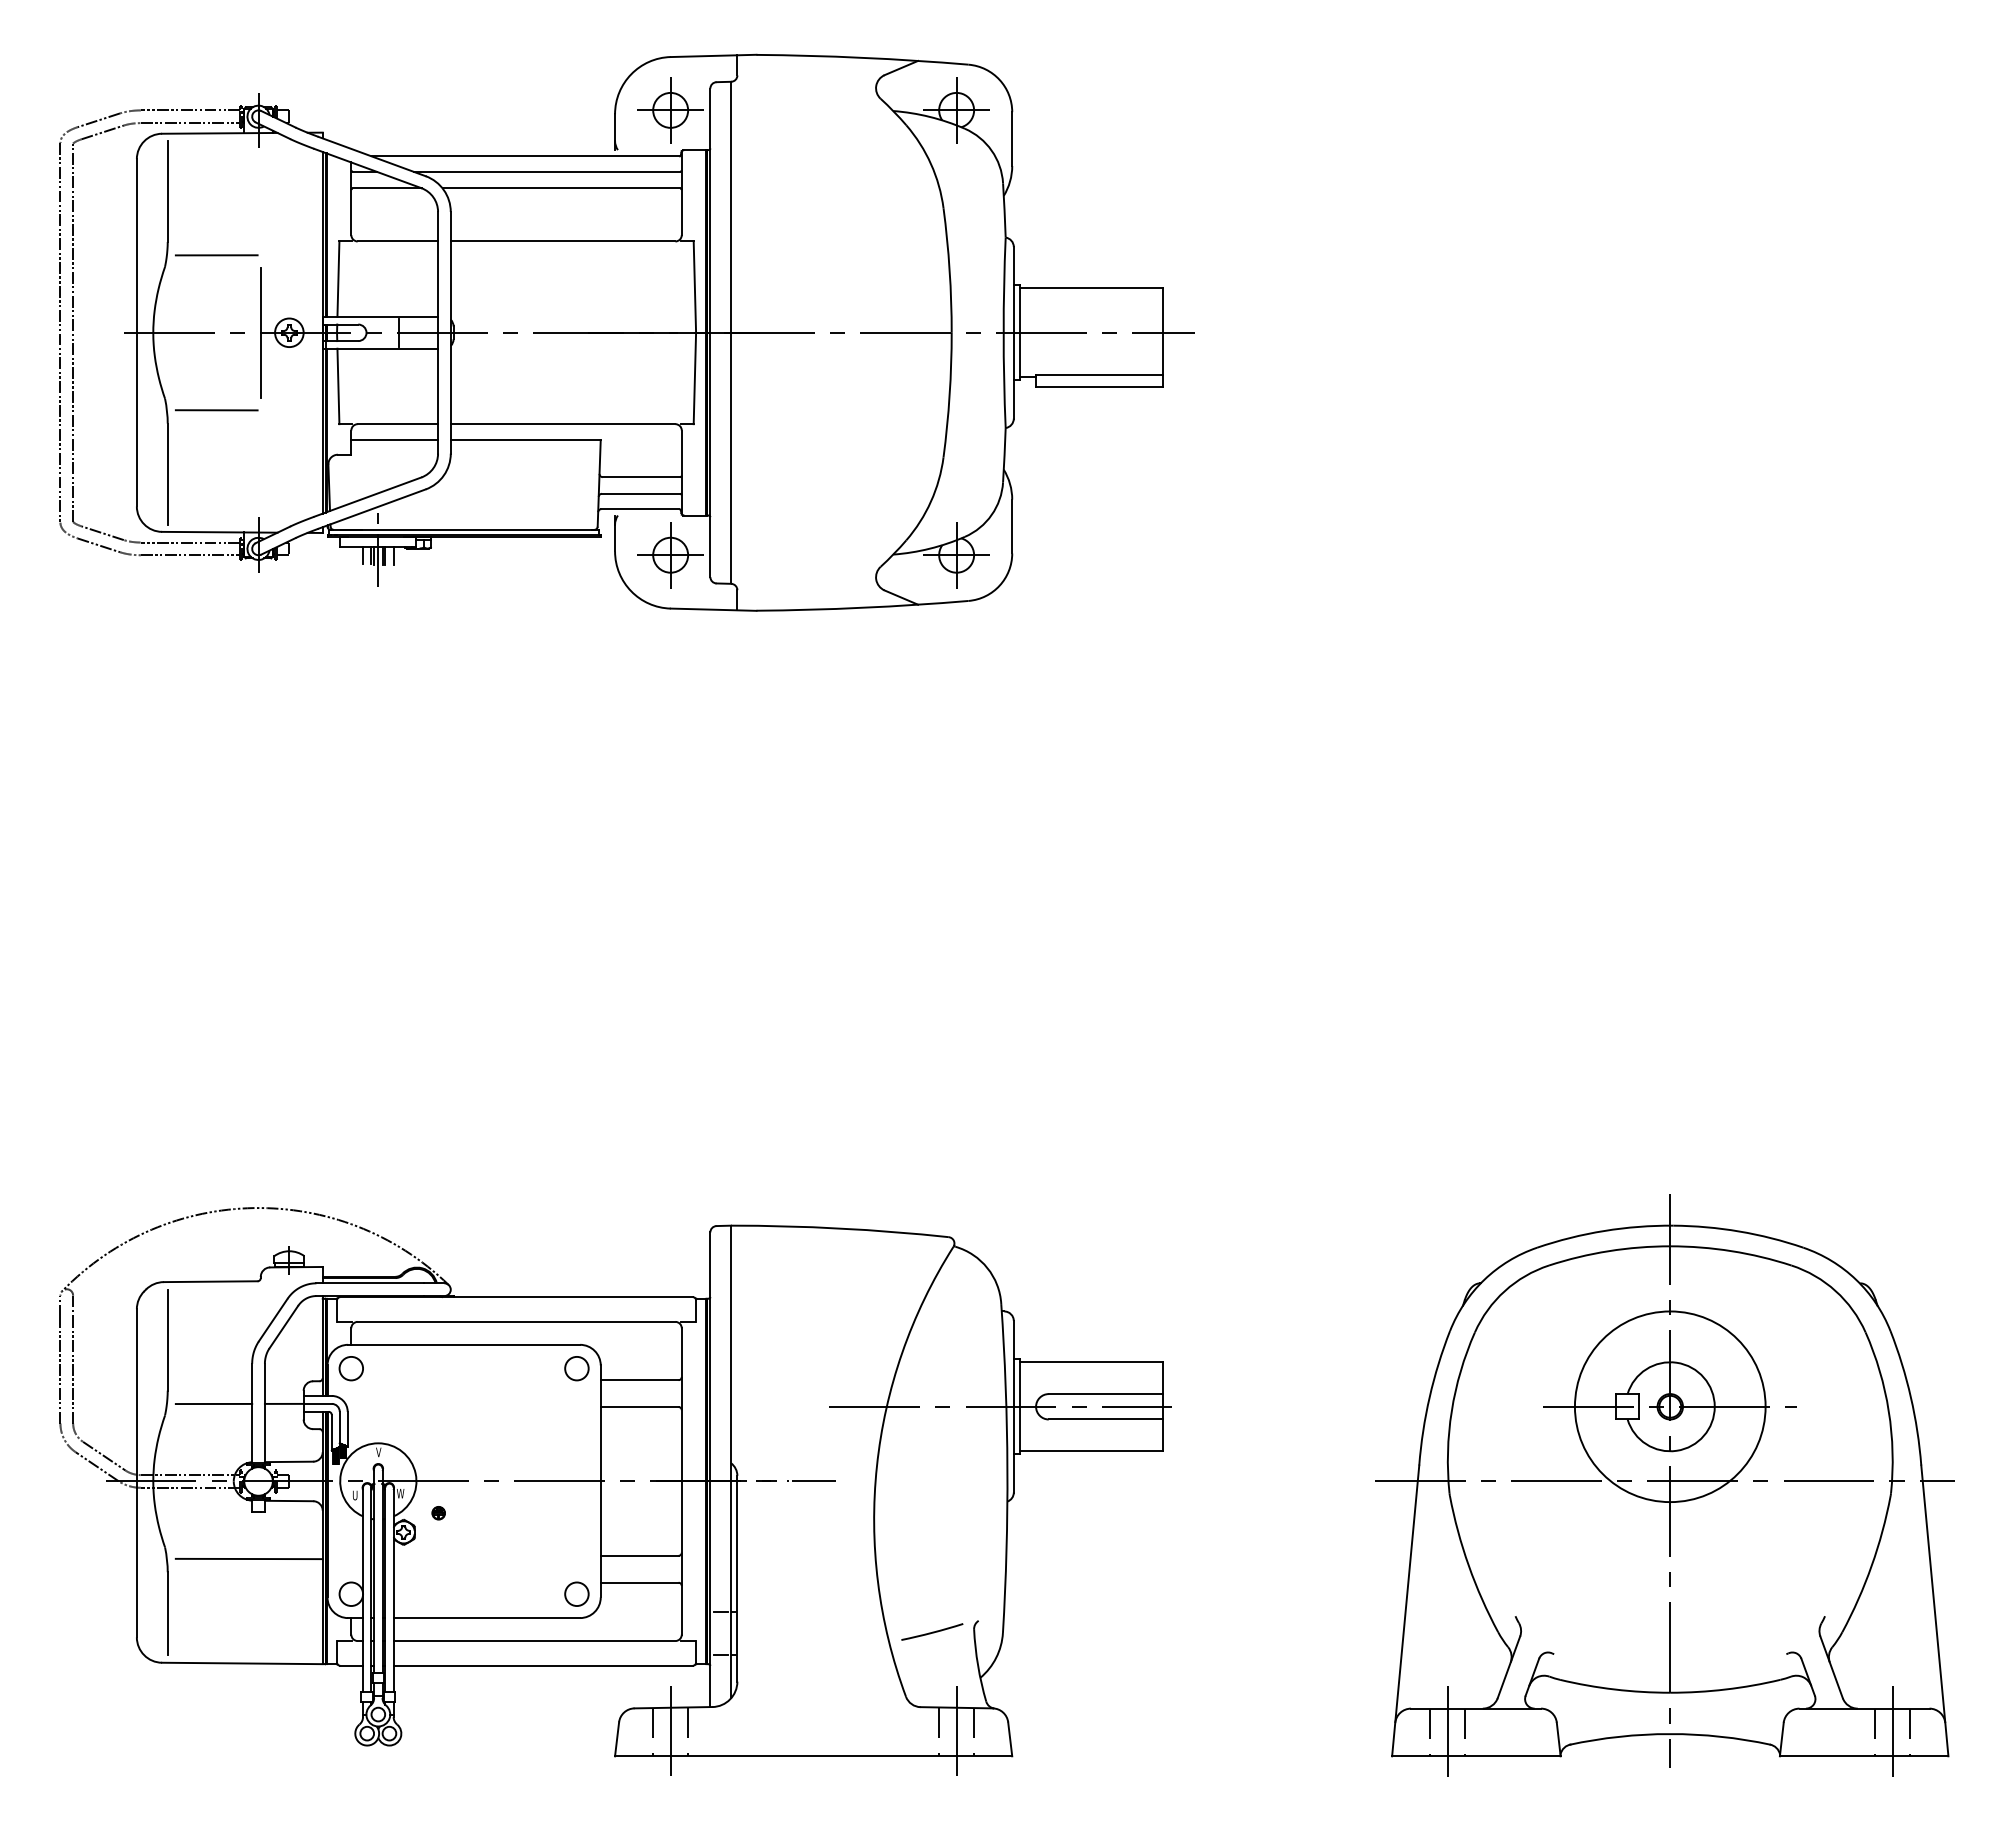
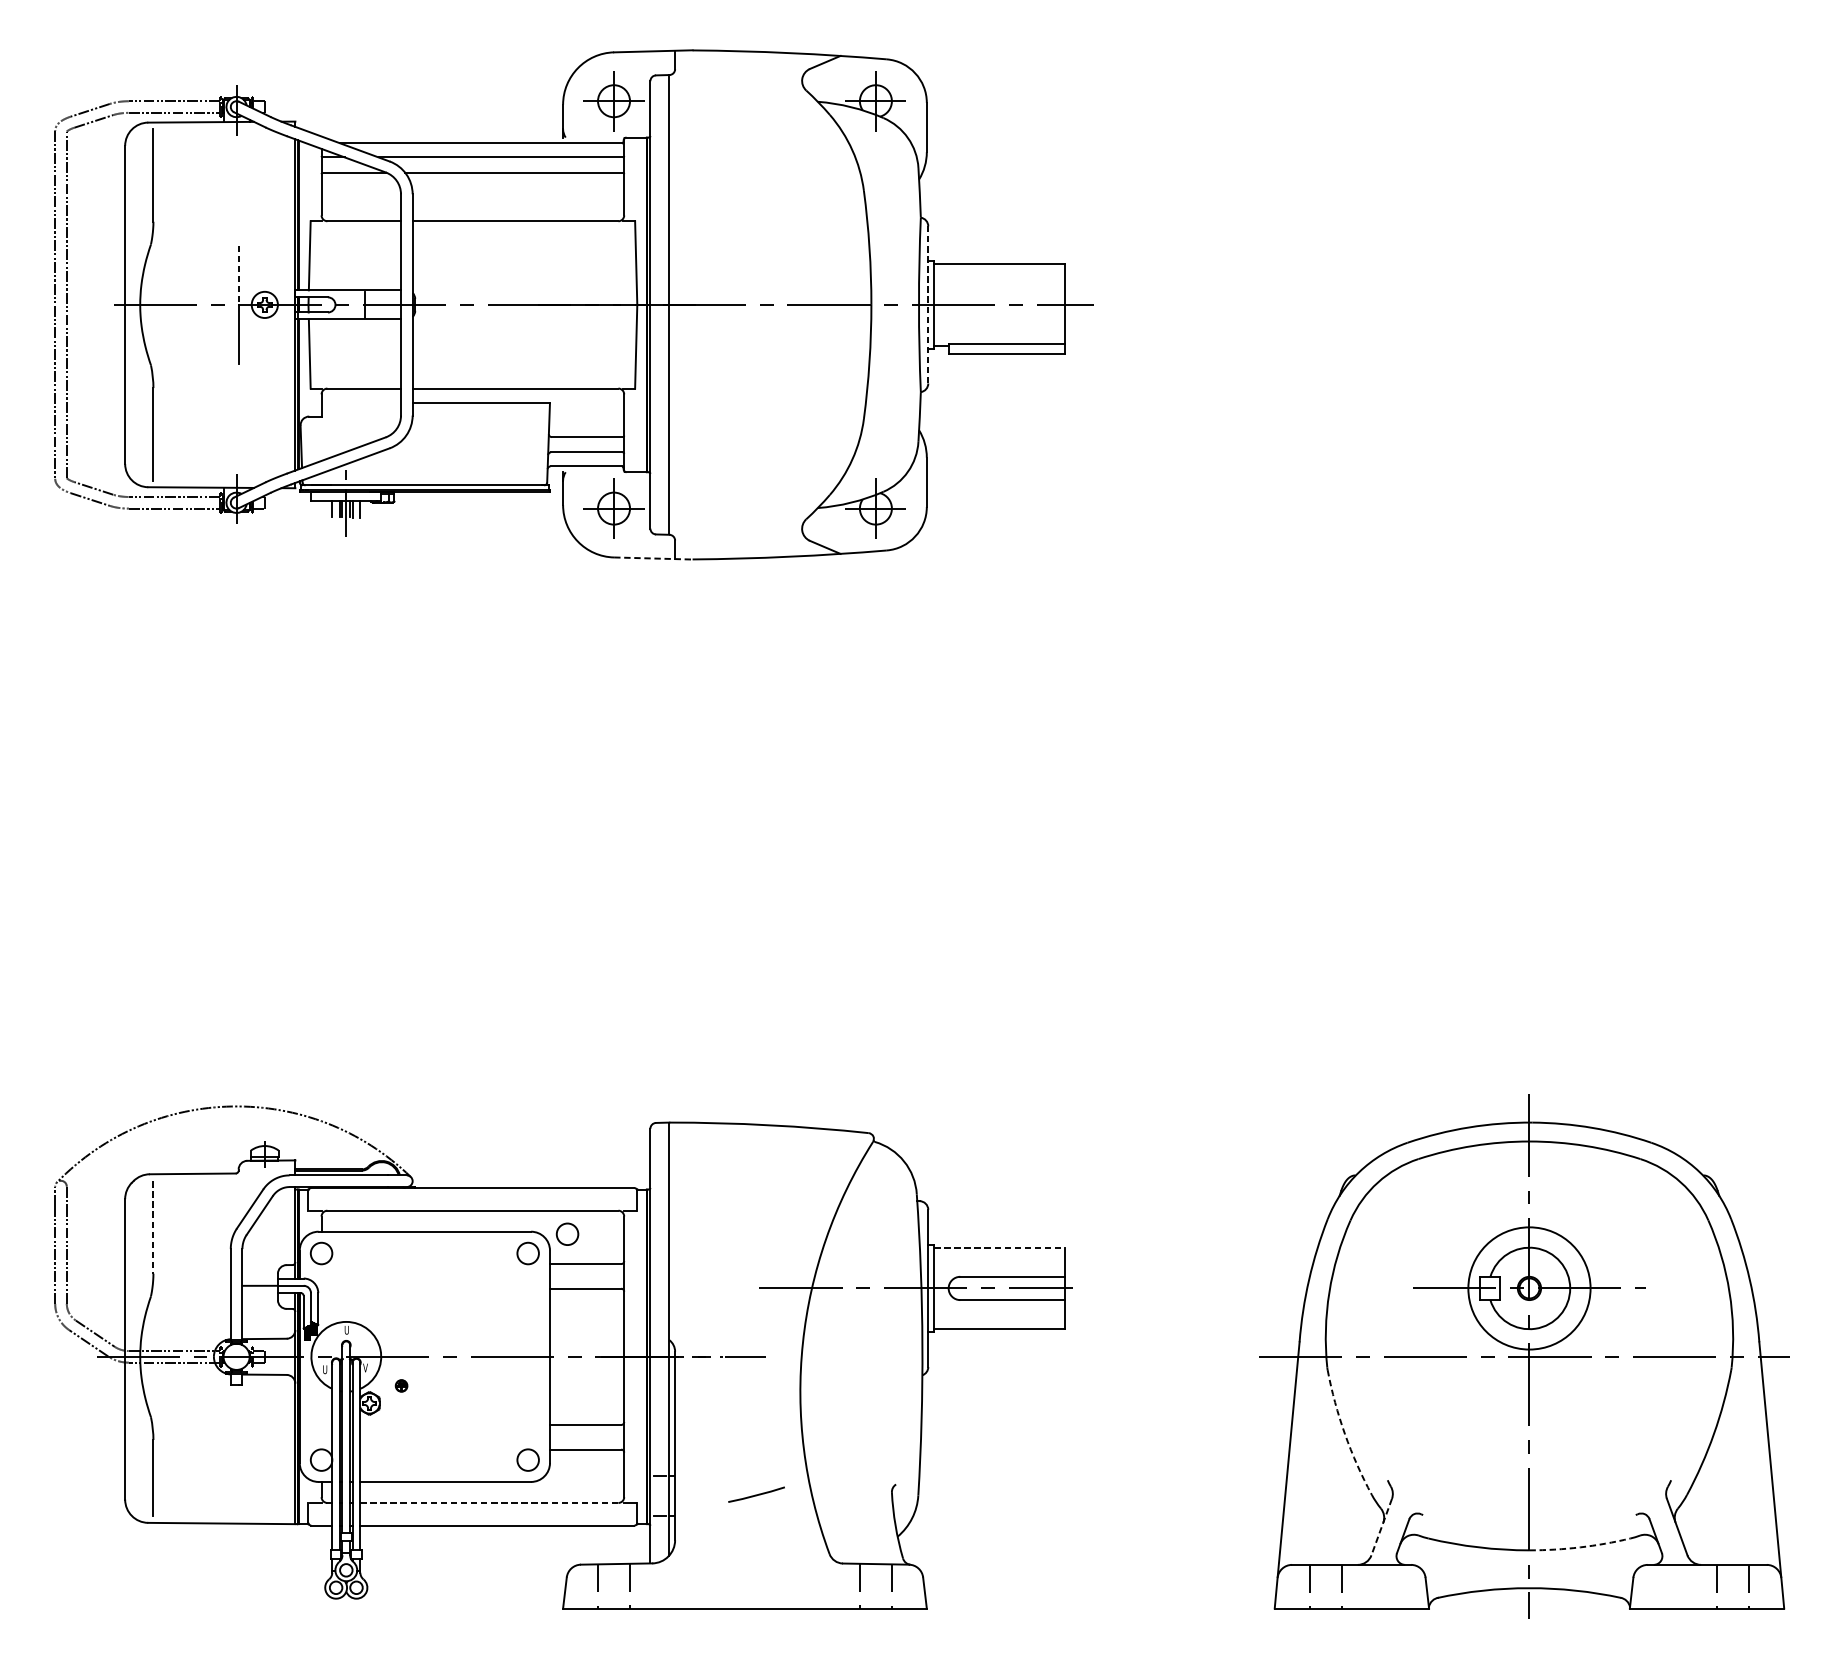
line: (216, 255) -> (198, 234), removed
line: (260, 300) -> (238, 275), solid -> dashed
line: (1013, 332) -> (927, 304), solid -> dashed
line: (216, 410) -> (198, 376), removed
line: (394, 440) -> (361, 403), removed
line: (713, 609) -> (653, 558), solid -> dashed
line: (167, 1340) -> (153, 1227), solid -> dashed
circle: (619, 1347) -> (567, 1234), added
line: (1092, 1362) -> (1000, 1247), solid -> dashed
line: (213, 1403) -> (195, 1285), removed
circle: (1669, 1406) -> (1528, 1288), size x0.7
text: (378, 1452) -> (346, 1330), V -> U
text: (400, 1493) -> (366, 1367), W -> V
line: (248, 1558) -> (227, 1427), removed
arc: (1468, 1565) -> (1344, 1433), solid -> dashed
line: (932, 1631) -> (756, 1494), moved
line: (534, 1641) -> (489, 1503), solid -> dashed
line: (1508, 1667) -> (1381, 1527), solid -> dashed
arc: (1725, 1689) -> (1580, 1547), solid -> dashed
line: (670, 1731) -> (613, 1585), removed
line: (956, 1731) -> (875, 1585), removed
line: (1447, 1732) -> (1325, 1586), removed
line: (1892, 1732) -> (1732, 1586), removed

